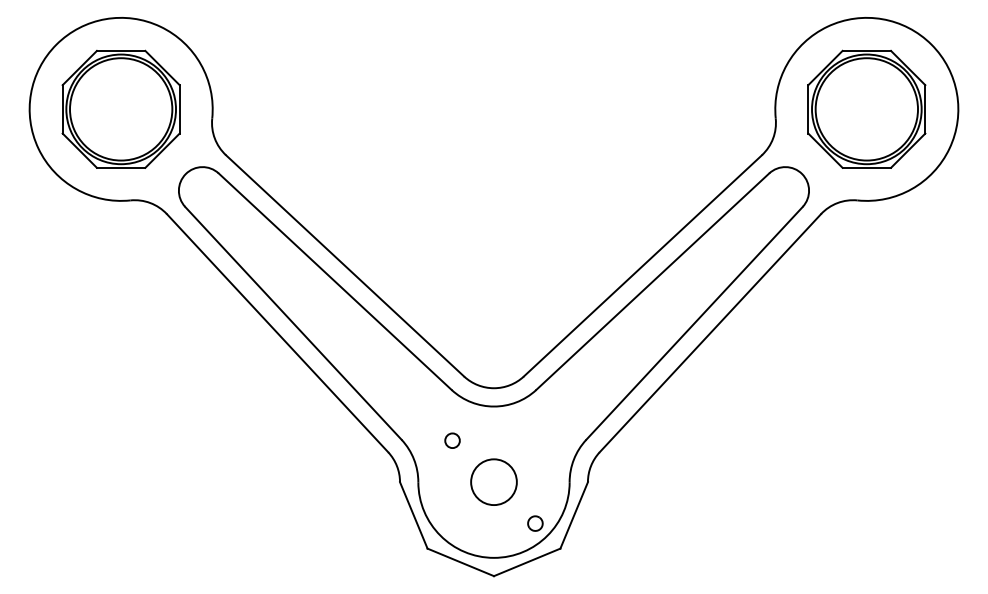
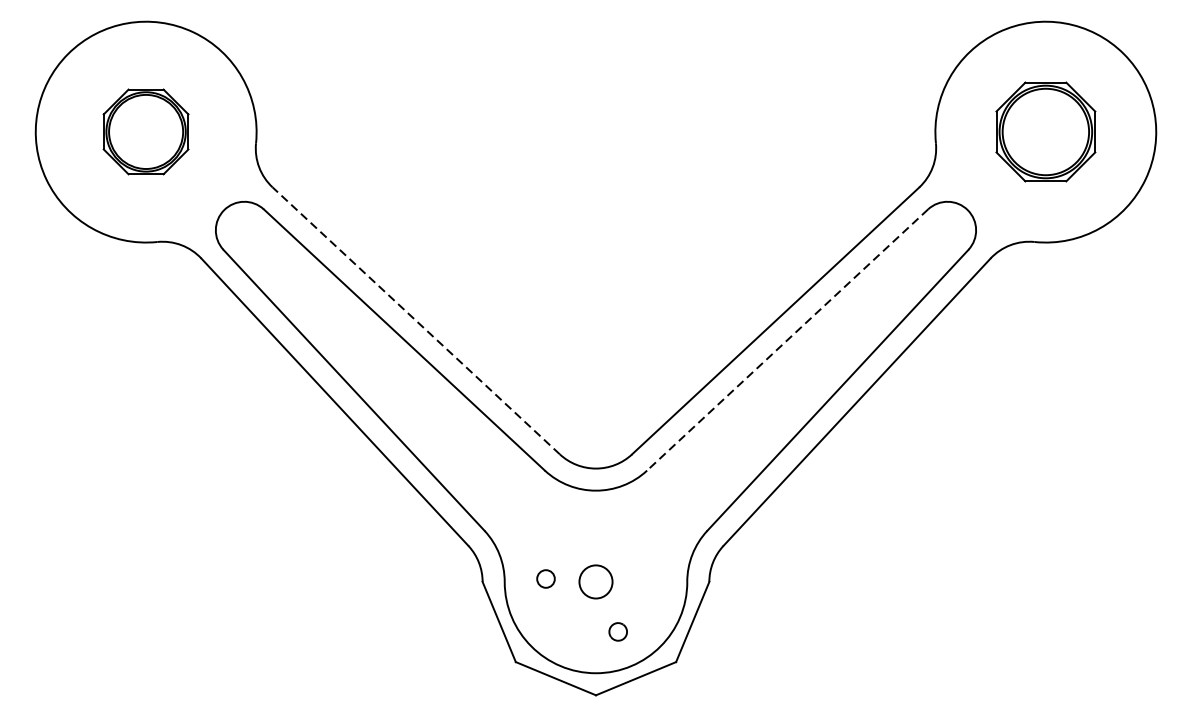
part: (120, 108) -> (145, 131), size x0.6
part: (866, 108) -> (1045, 131), size x0.7
line: (344, 265) -> (415, 320), solid -> dashed
line: (652, 281) -> (787, 339), solid -> dashed
circle: (452, 440) -> (545, 578), moved
circle: (493, 482) -> (595, 582), size x0.6
part: (535, 523) -> (618, 631), moved

